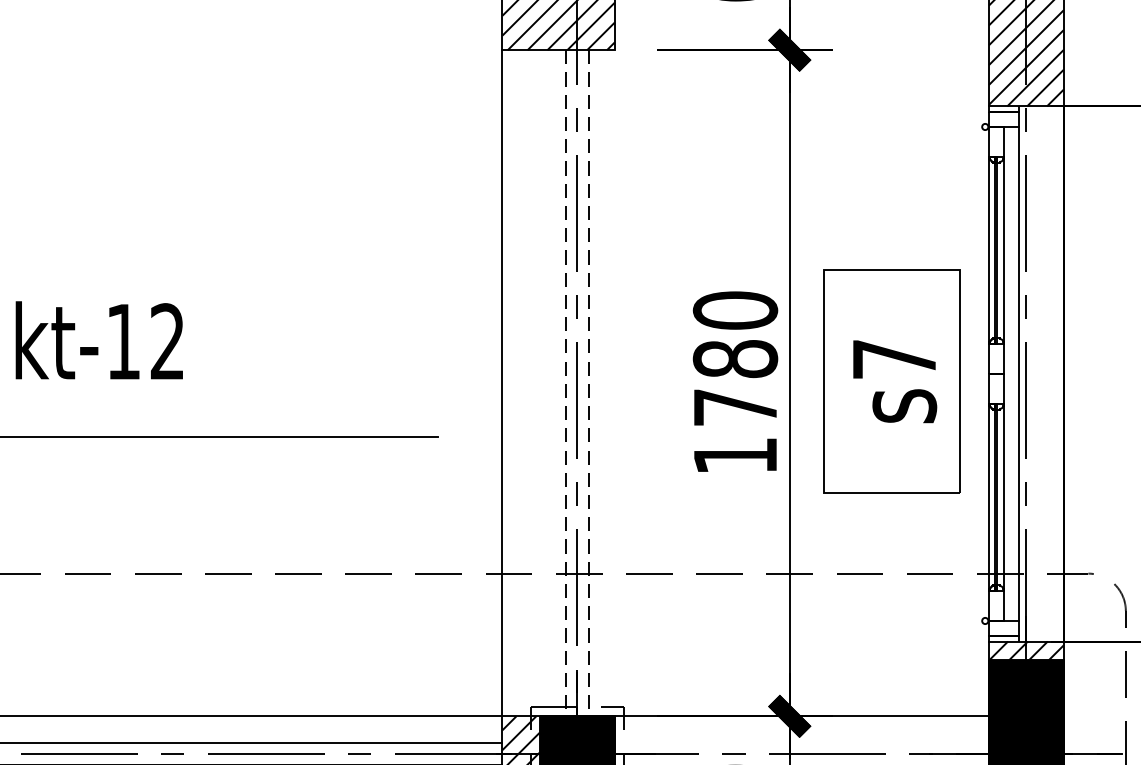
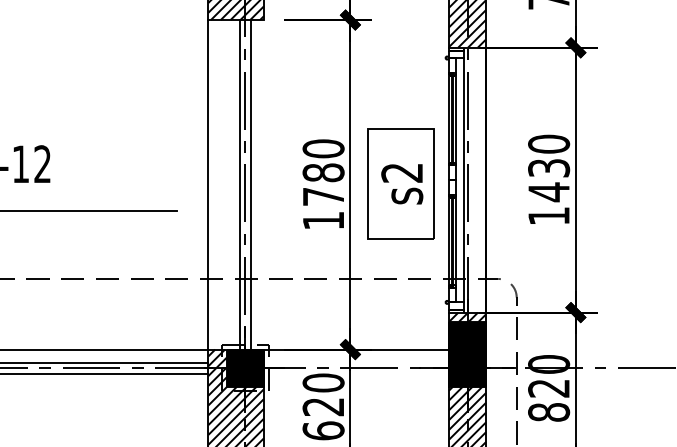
text: (892, 358) -> (401, 172), s7 -> s2
line: (565, 382) -> (239, 184), dashed -> solid
line: (587, 382) -> (250, 184), dashed -> solid

